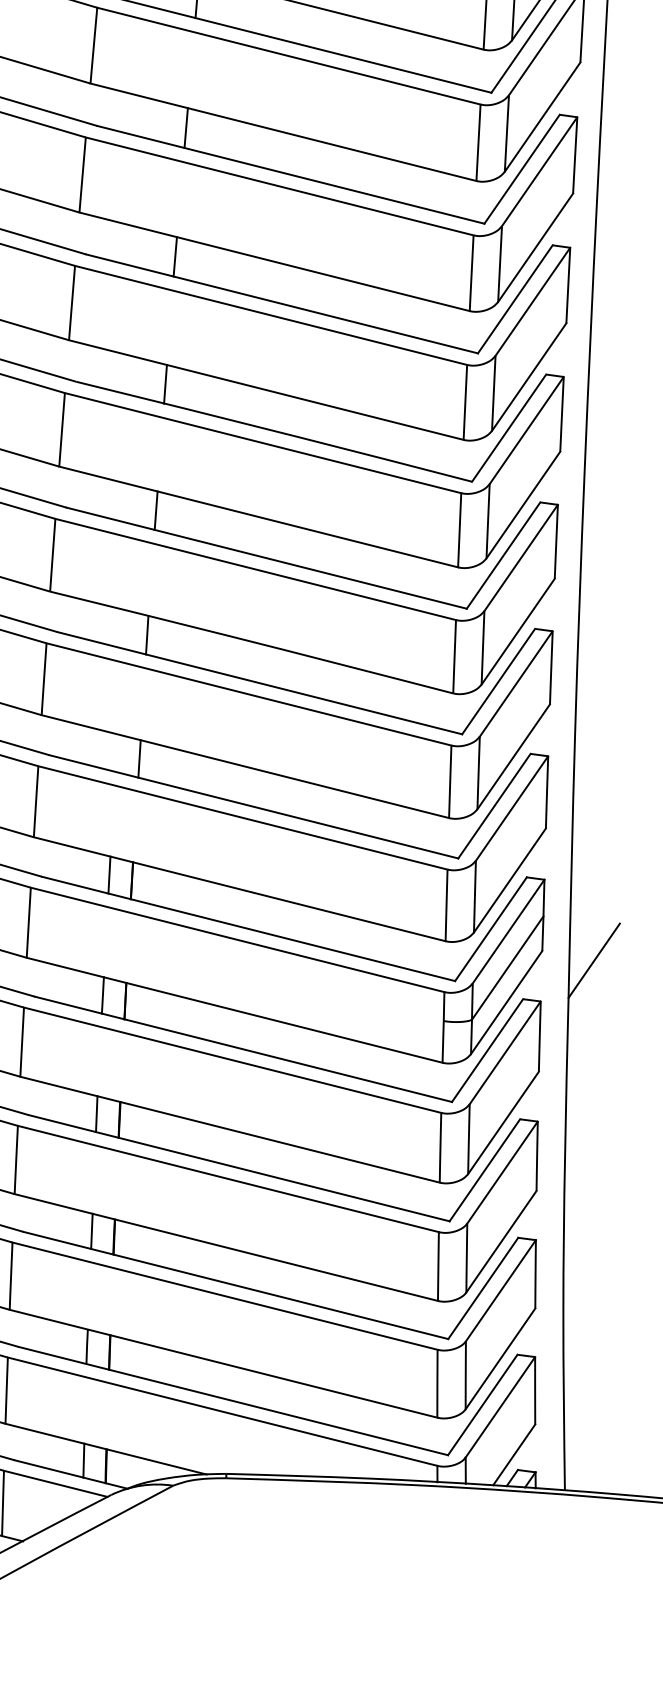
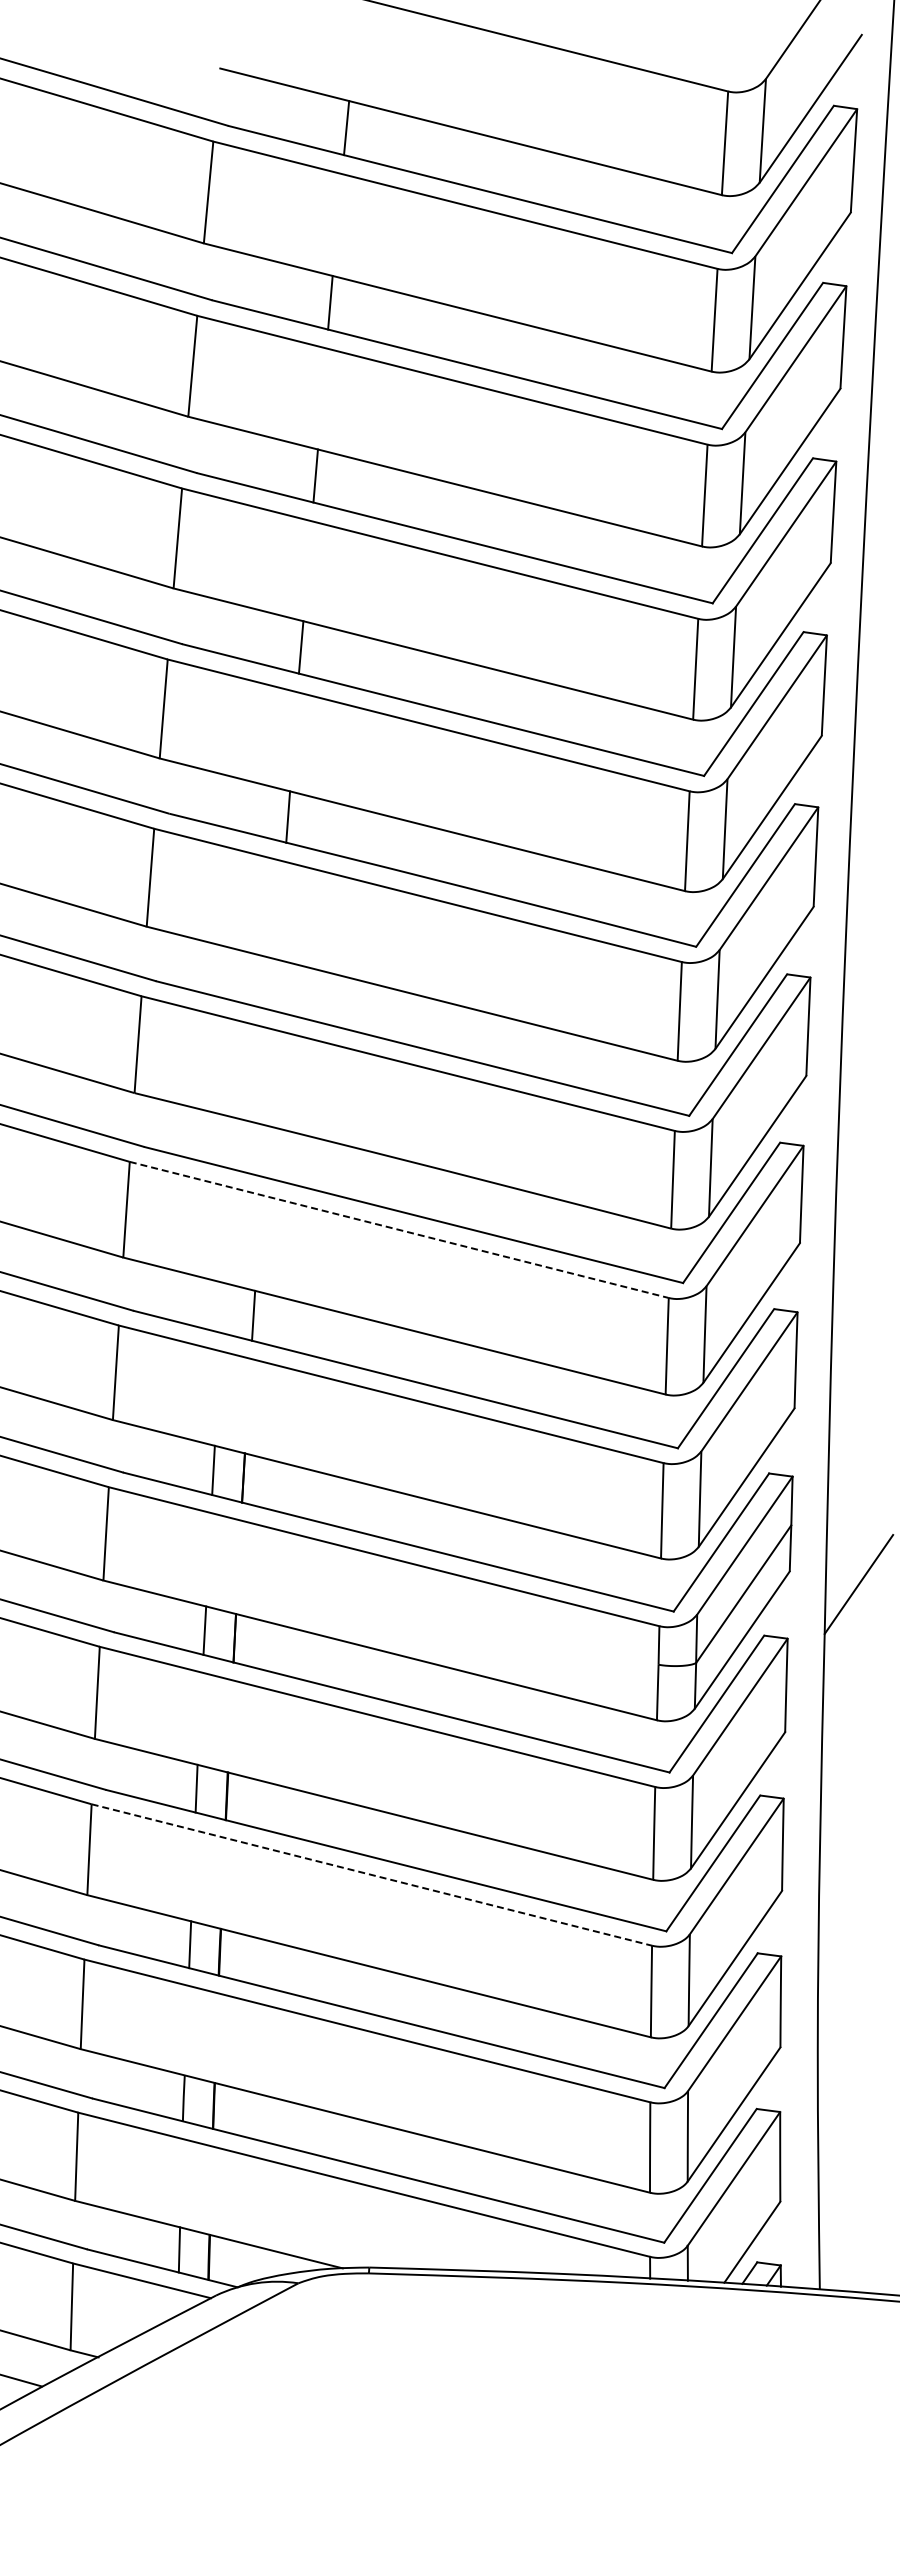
line: (156, 510) -> (275, 984), removed
line: (146, 634) -> (263, 1150), removed
line: (249, 694) -> (399, 1229), solid -> dashed
line: (228, 1178) -> (371, 1874), solid -> dashed

